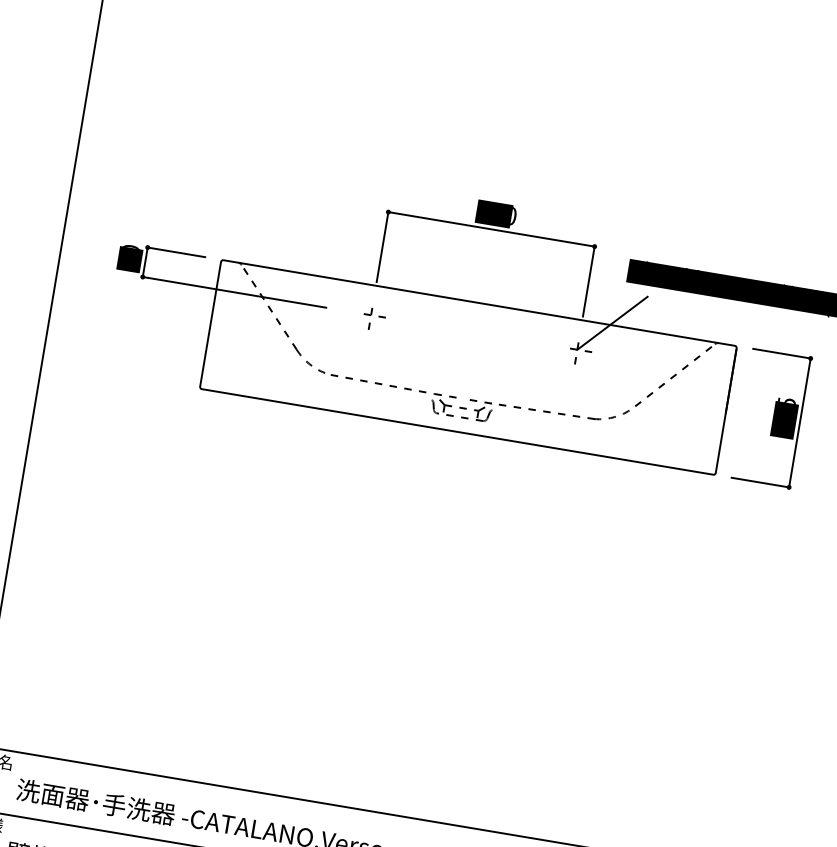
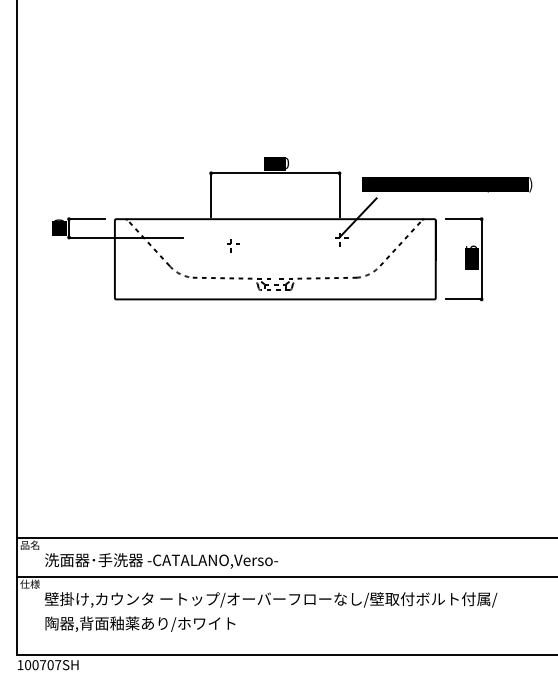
part: (374, 319) -> (233, 245), moved

